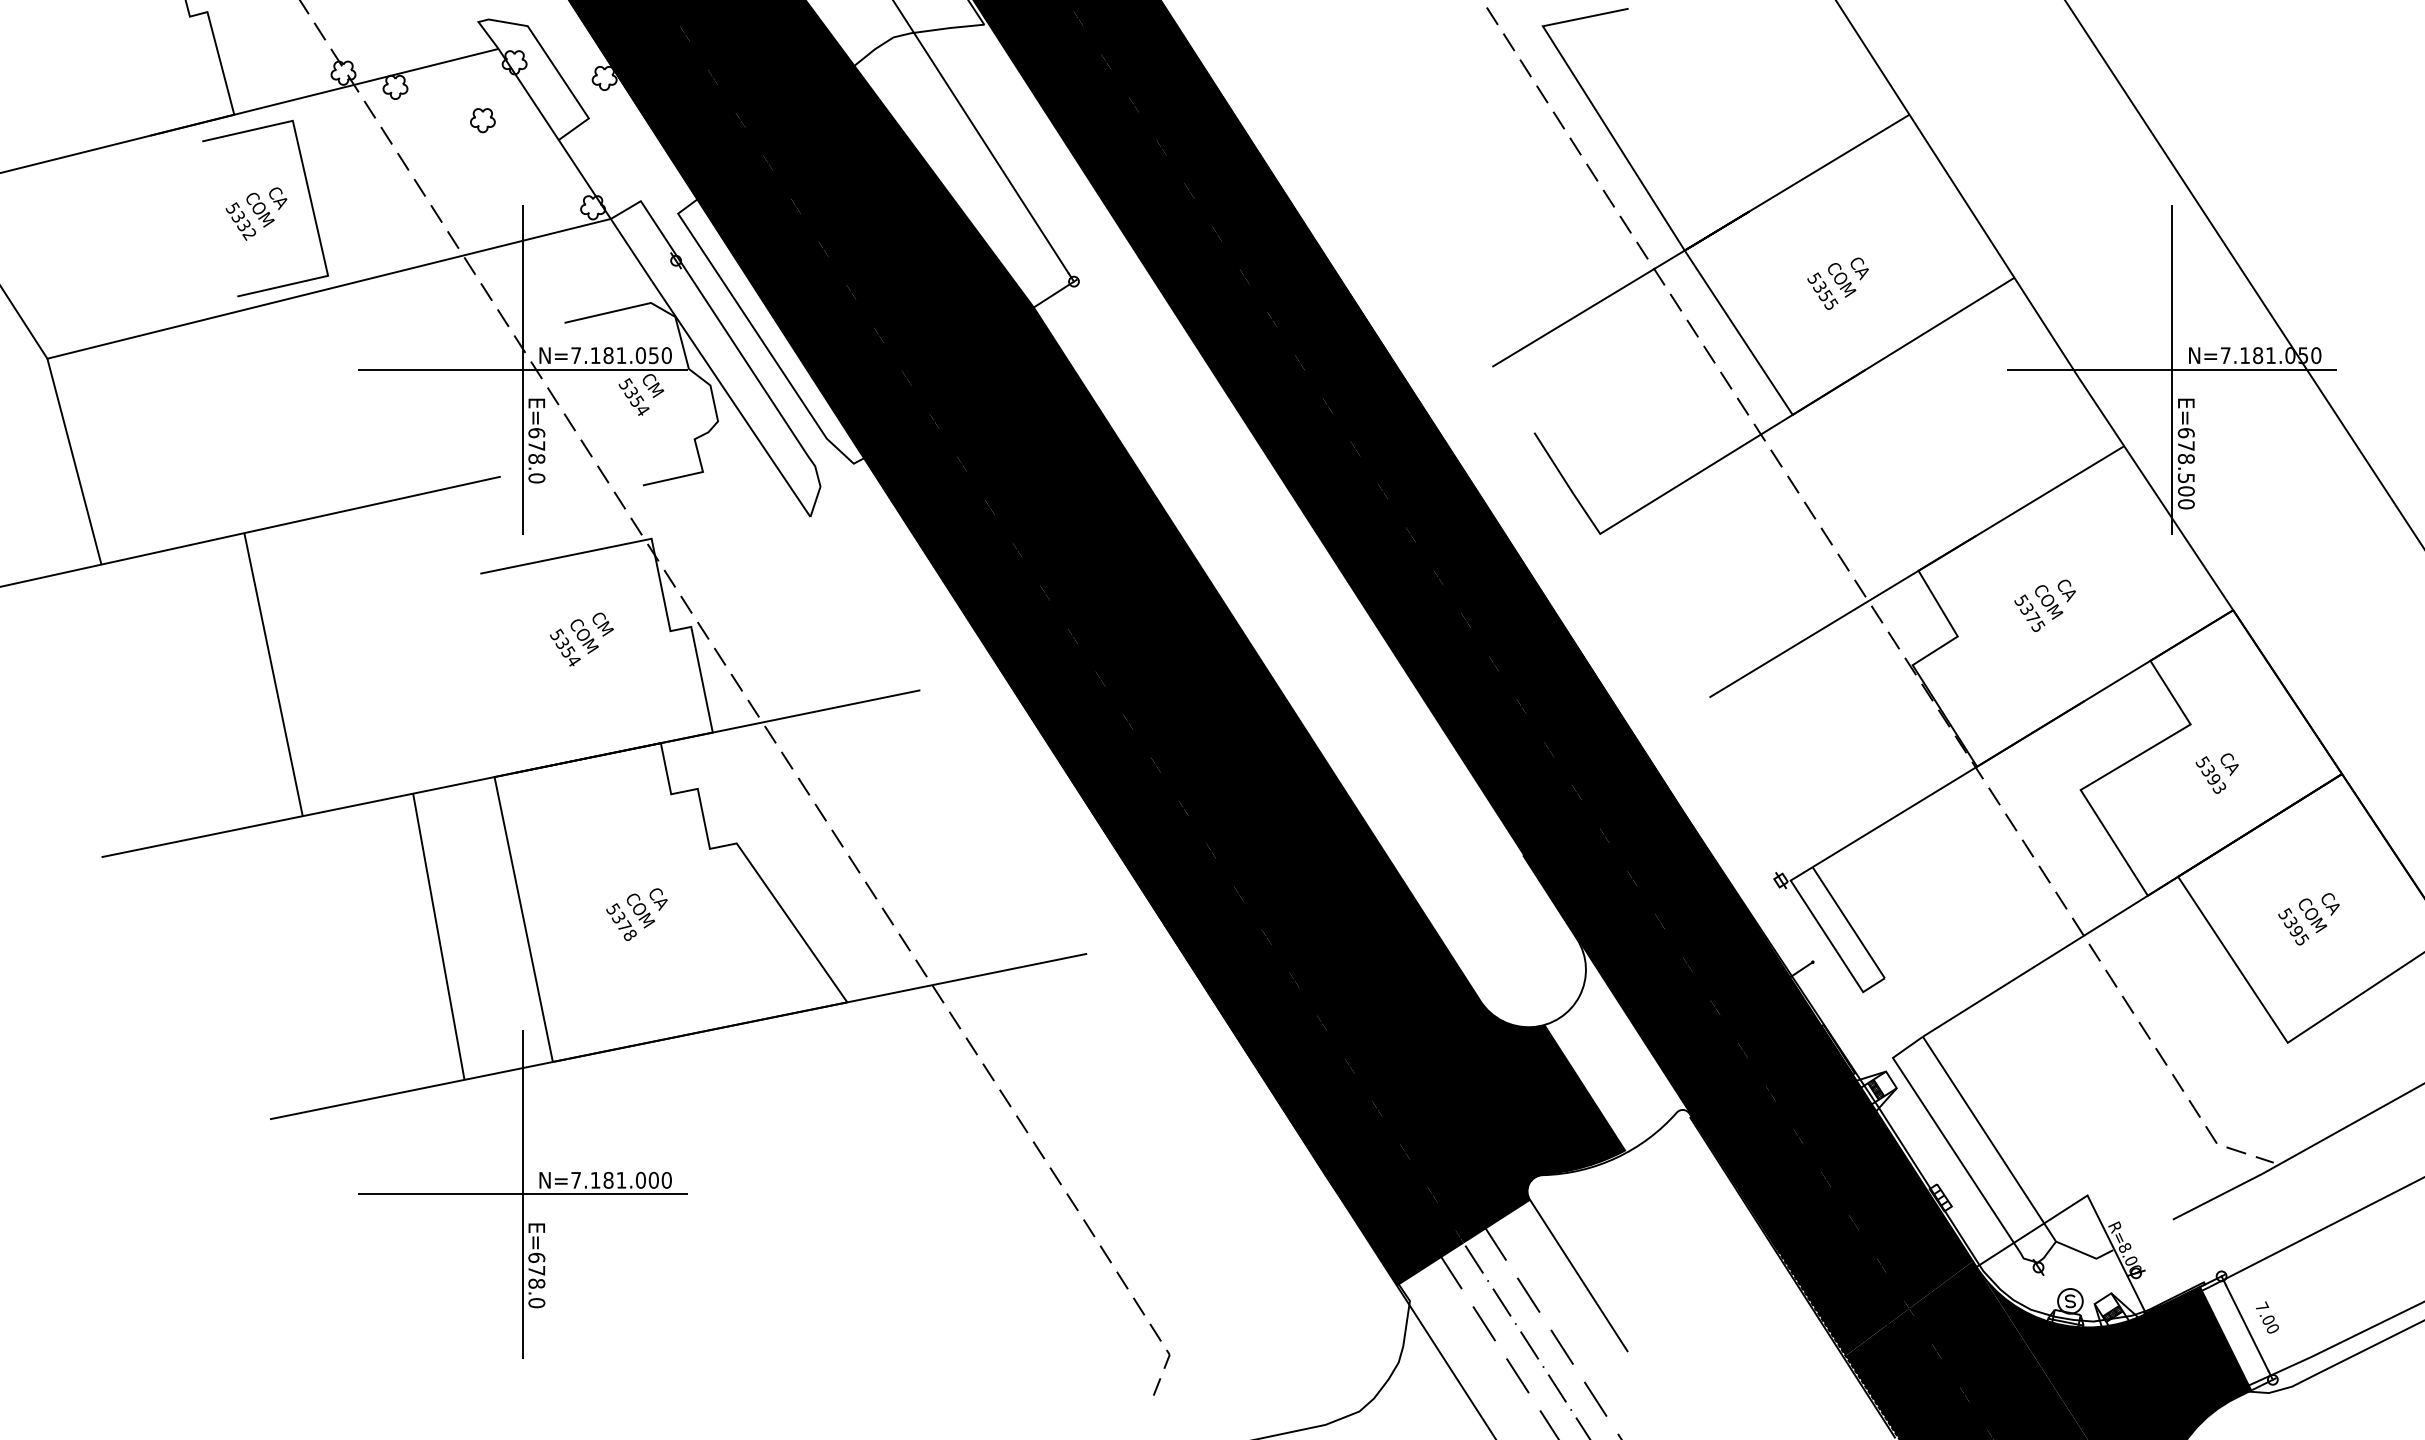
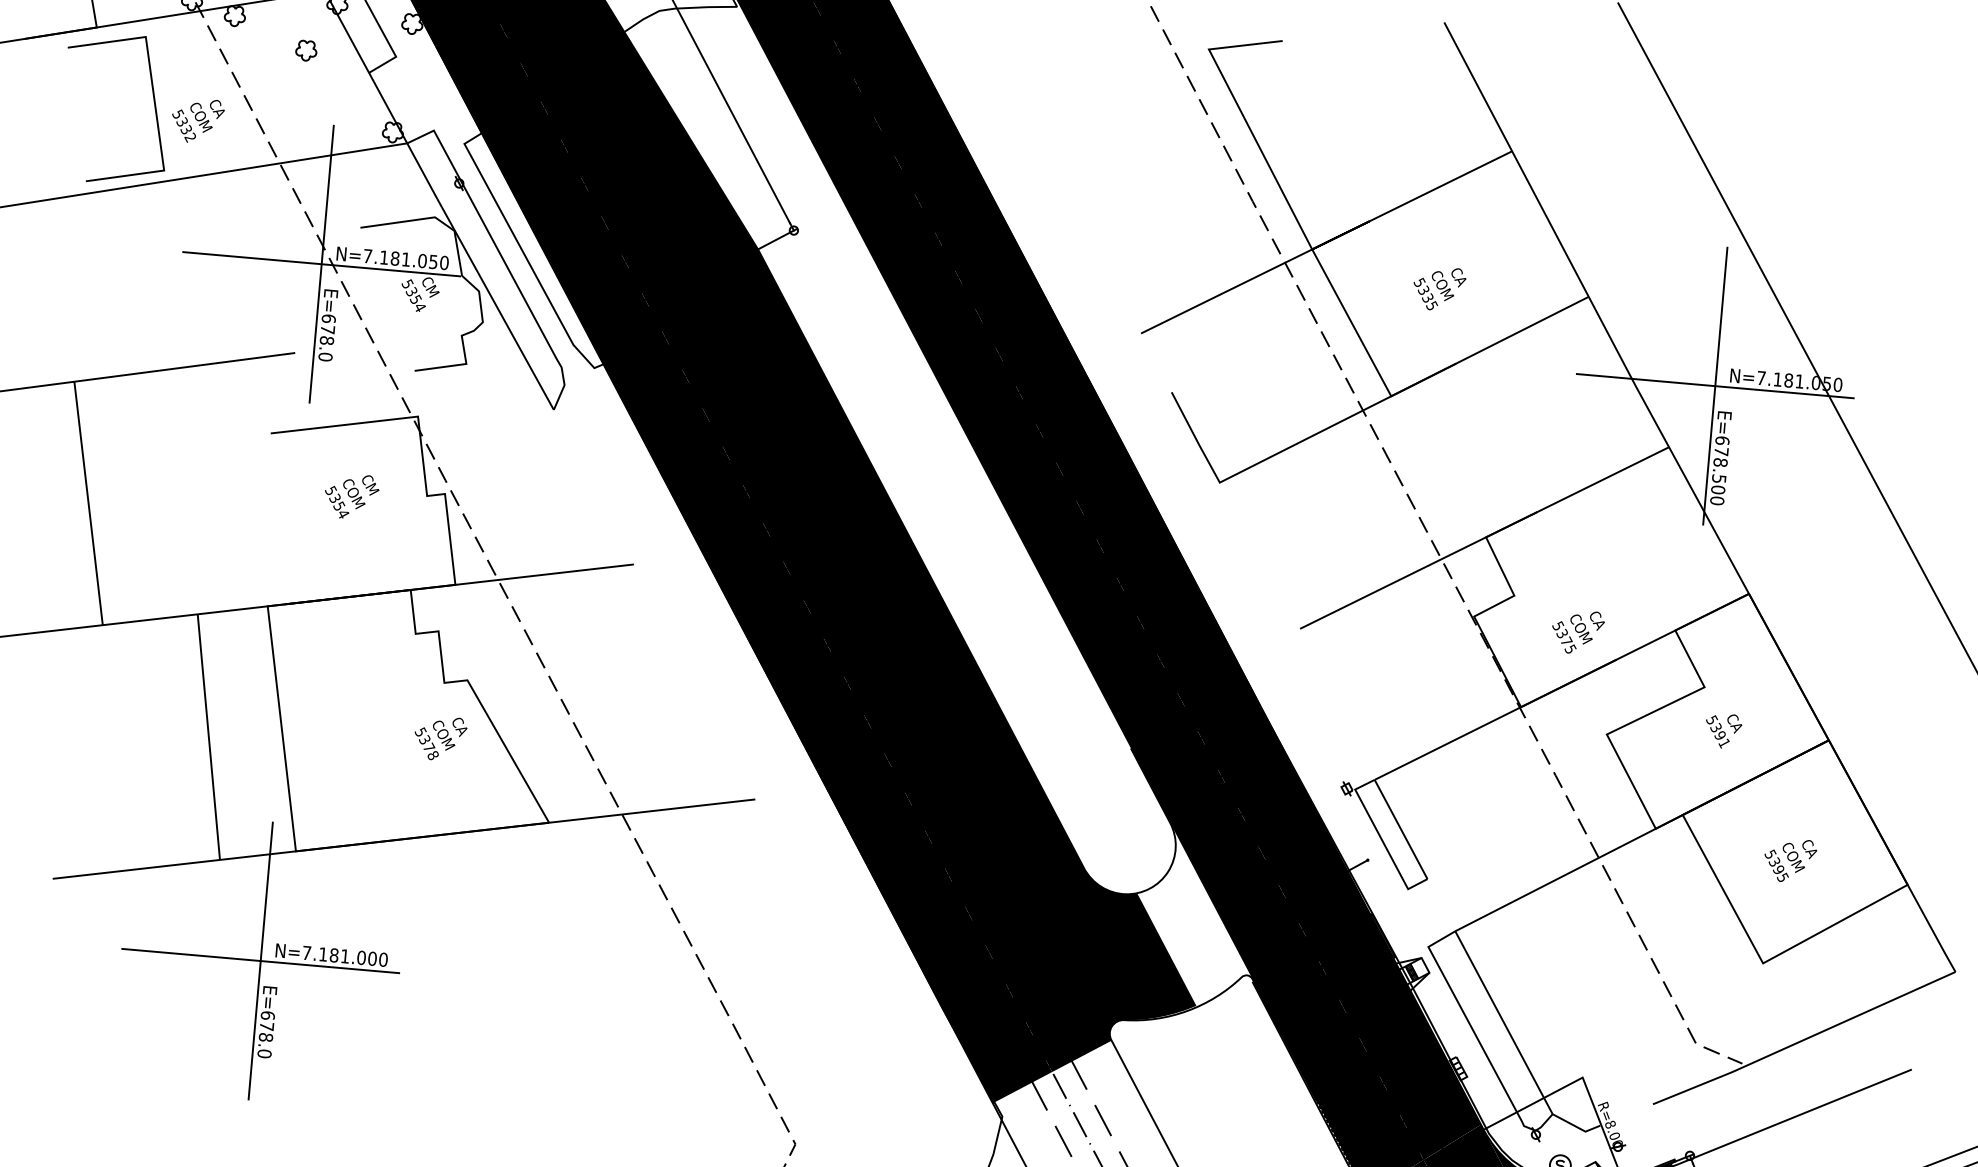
text: (256, 213) -> (197, 120), moved
text: (1827, 295) -> (1429, 297), 5355 -> 5335
text: (2044, 605) -> (1577, 631), moved
text: (2219, 788) -> (1724, 743), 5393 -> 5391
text: (636, 914) -> (440, 738), moved

